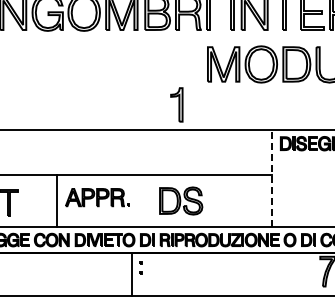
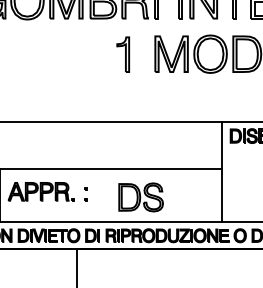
part: (176, 104) -> (122, 54), moved
line: (272, 178) -> (222, 172), dashed -> solid
part: (181, 200) -> (141, 196), moved
part: (140, 267) -> (85, 193), moved

